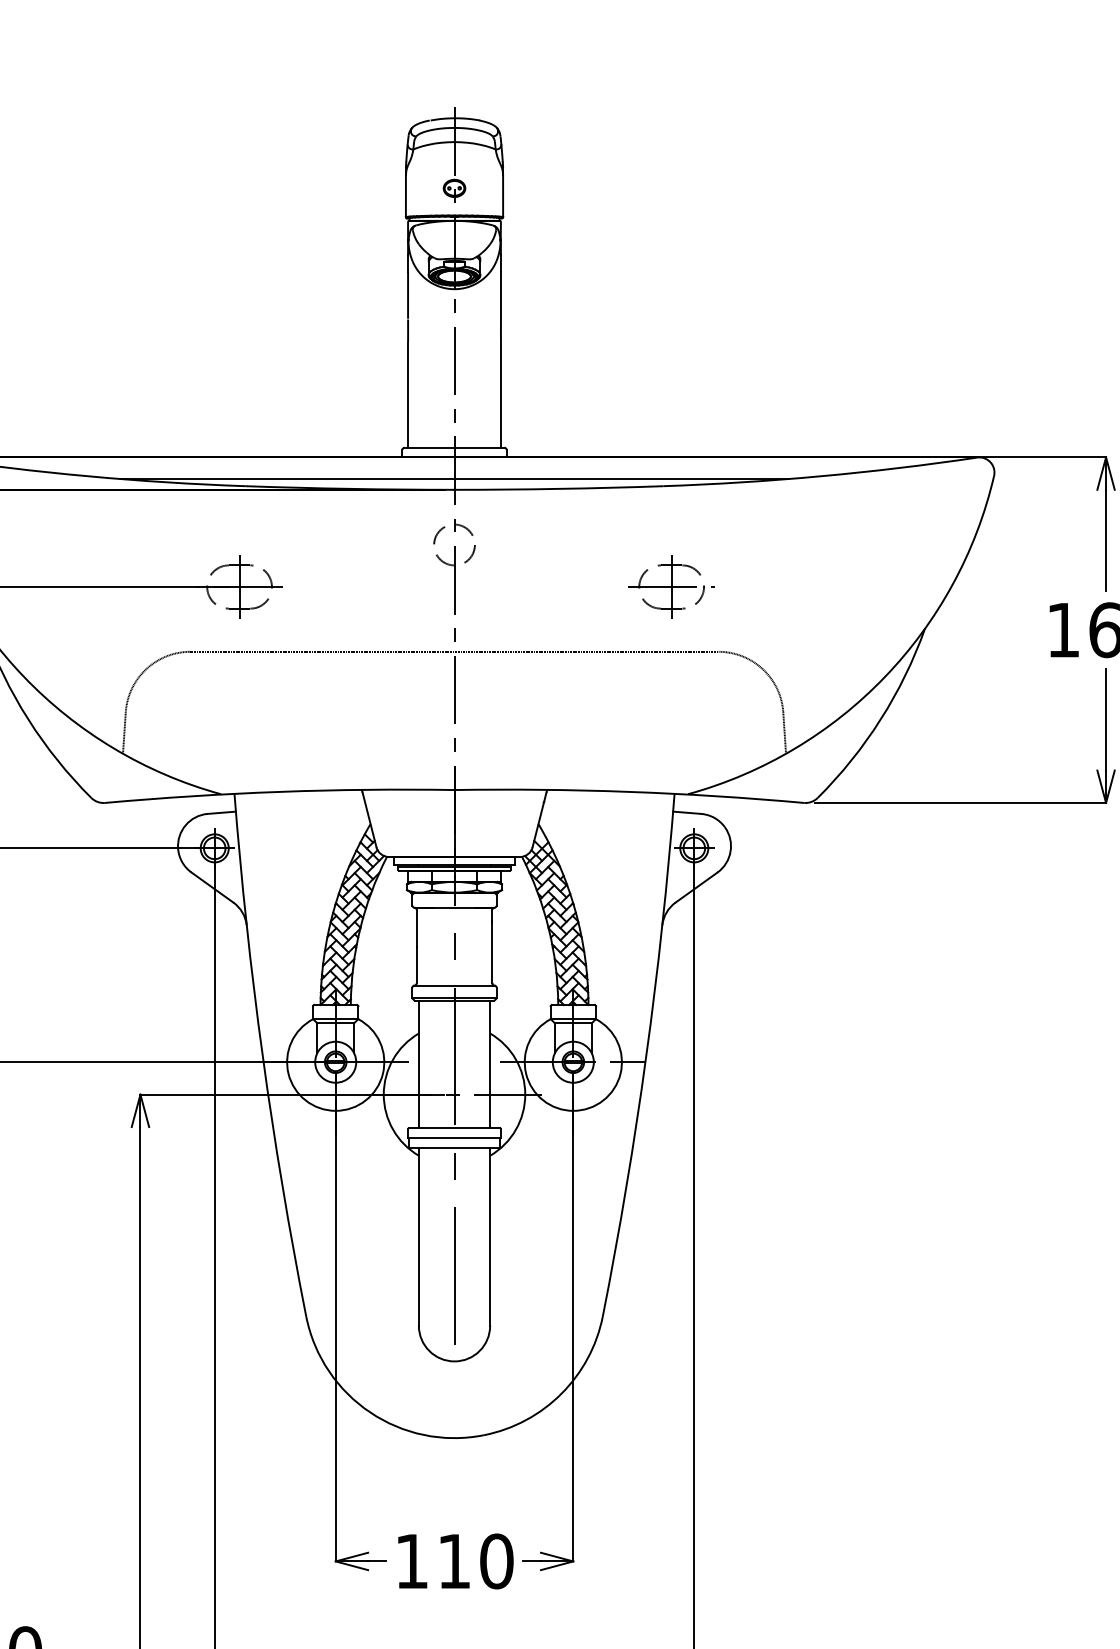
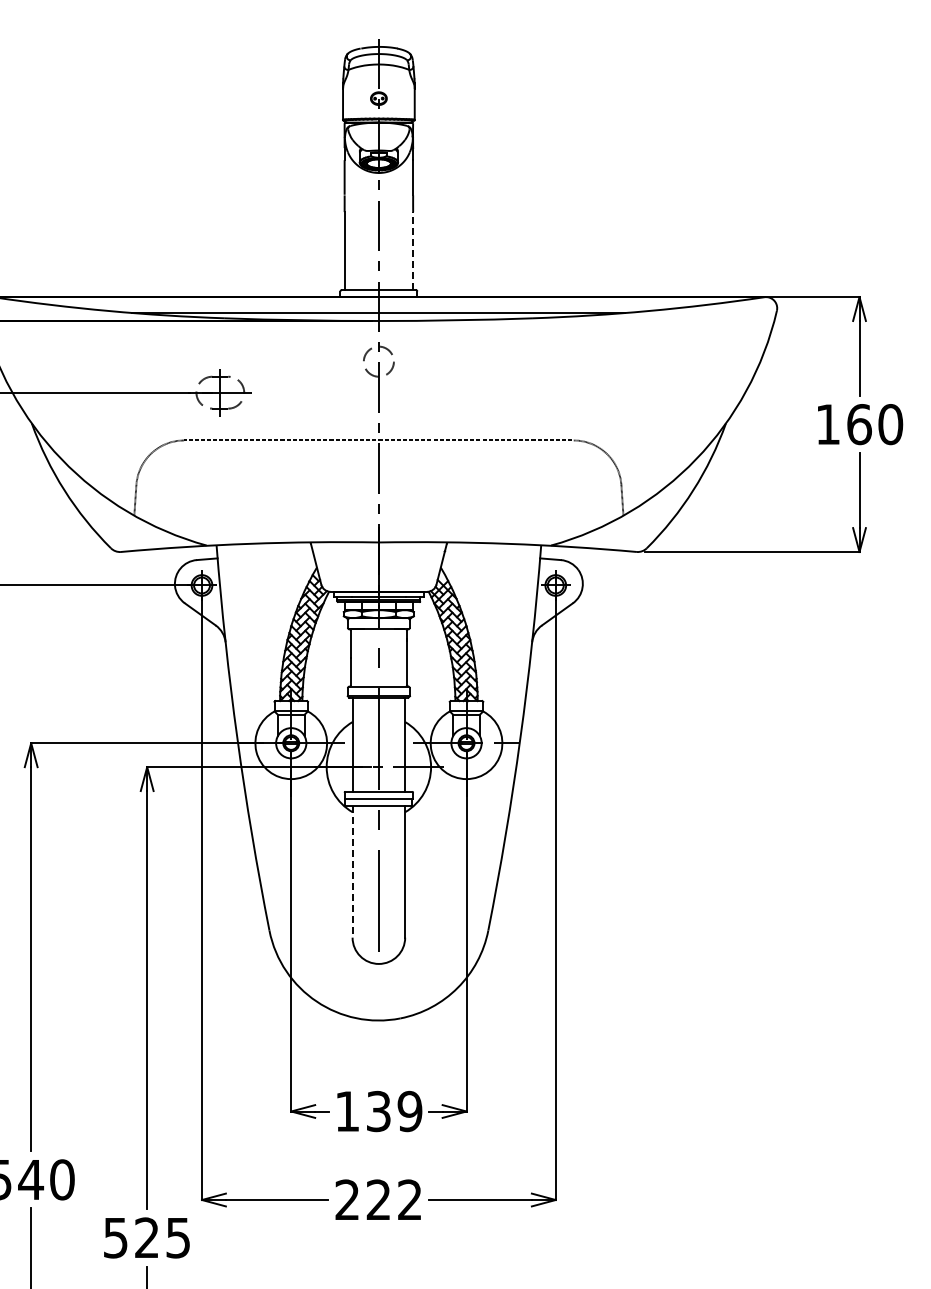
line: (501, 395) -> (413, 251), solid -> dashed
part: (670, 586) -> (538, 392), removed
line: (418, 1237) -> (352, 872), solid -> dashed
text: (475, 1561) -> (394, 1111), 110 -> 139

